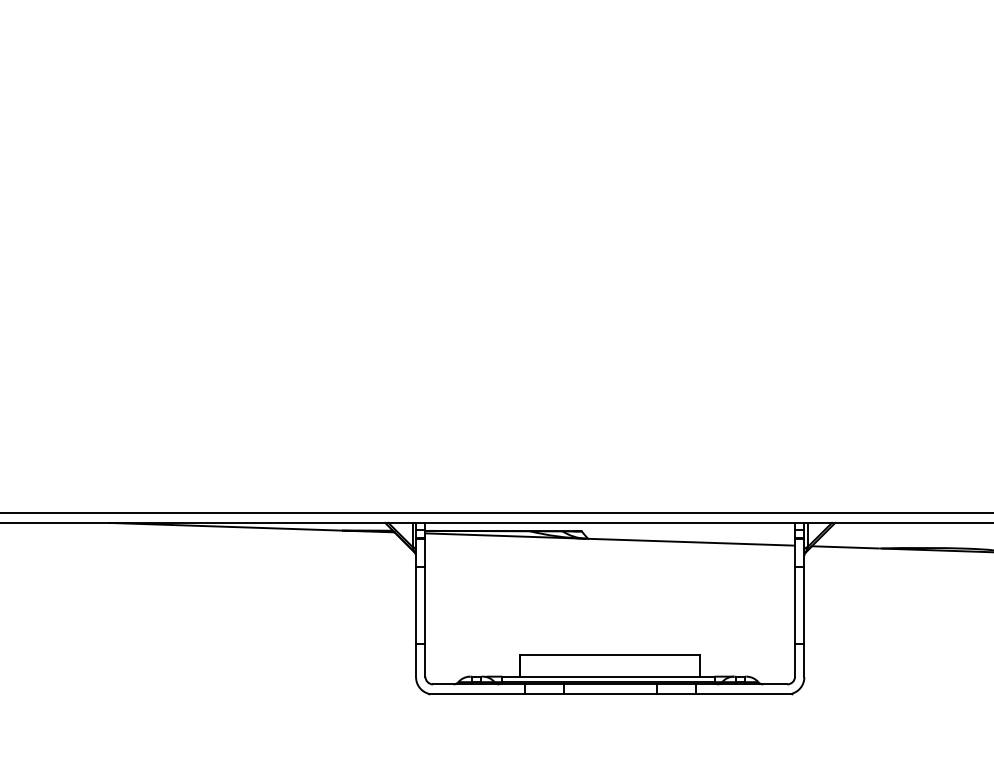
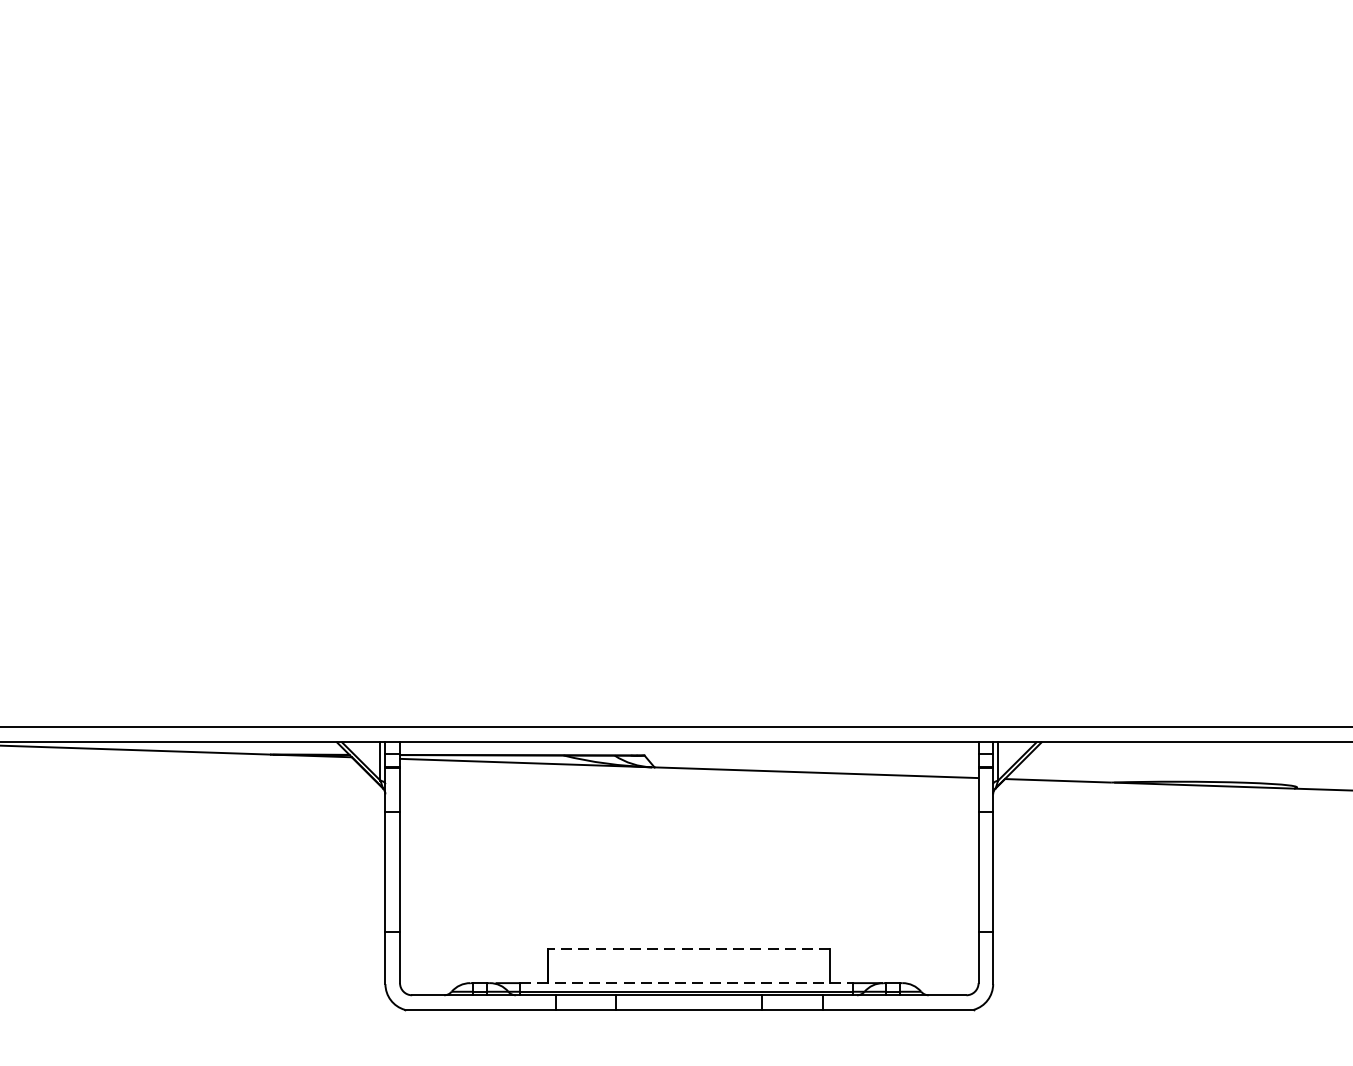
line: (609, 654) -> (688, 948), solid -> dashed
line: (608, 676) -> (686, 982), solid -> dashed

